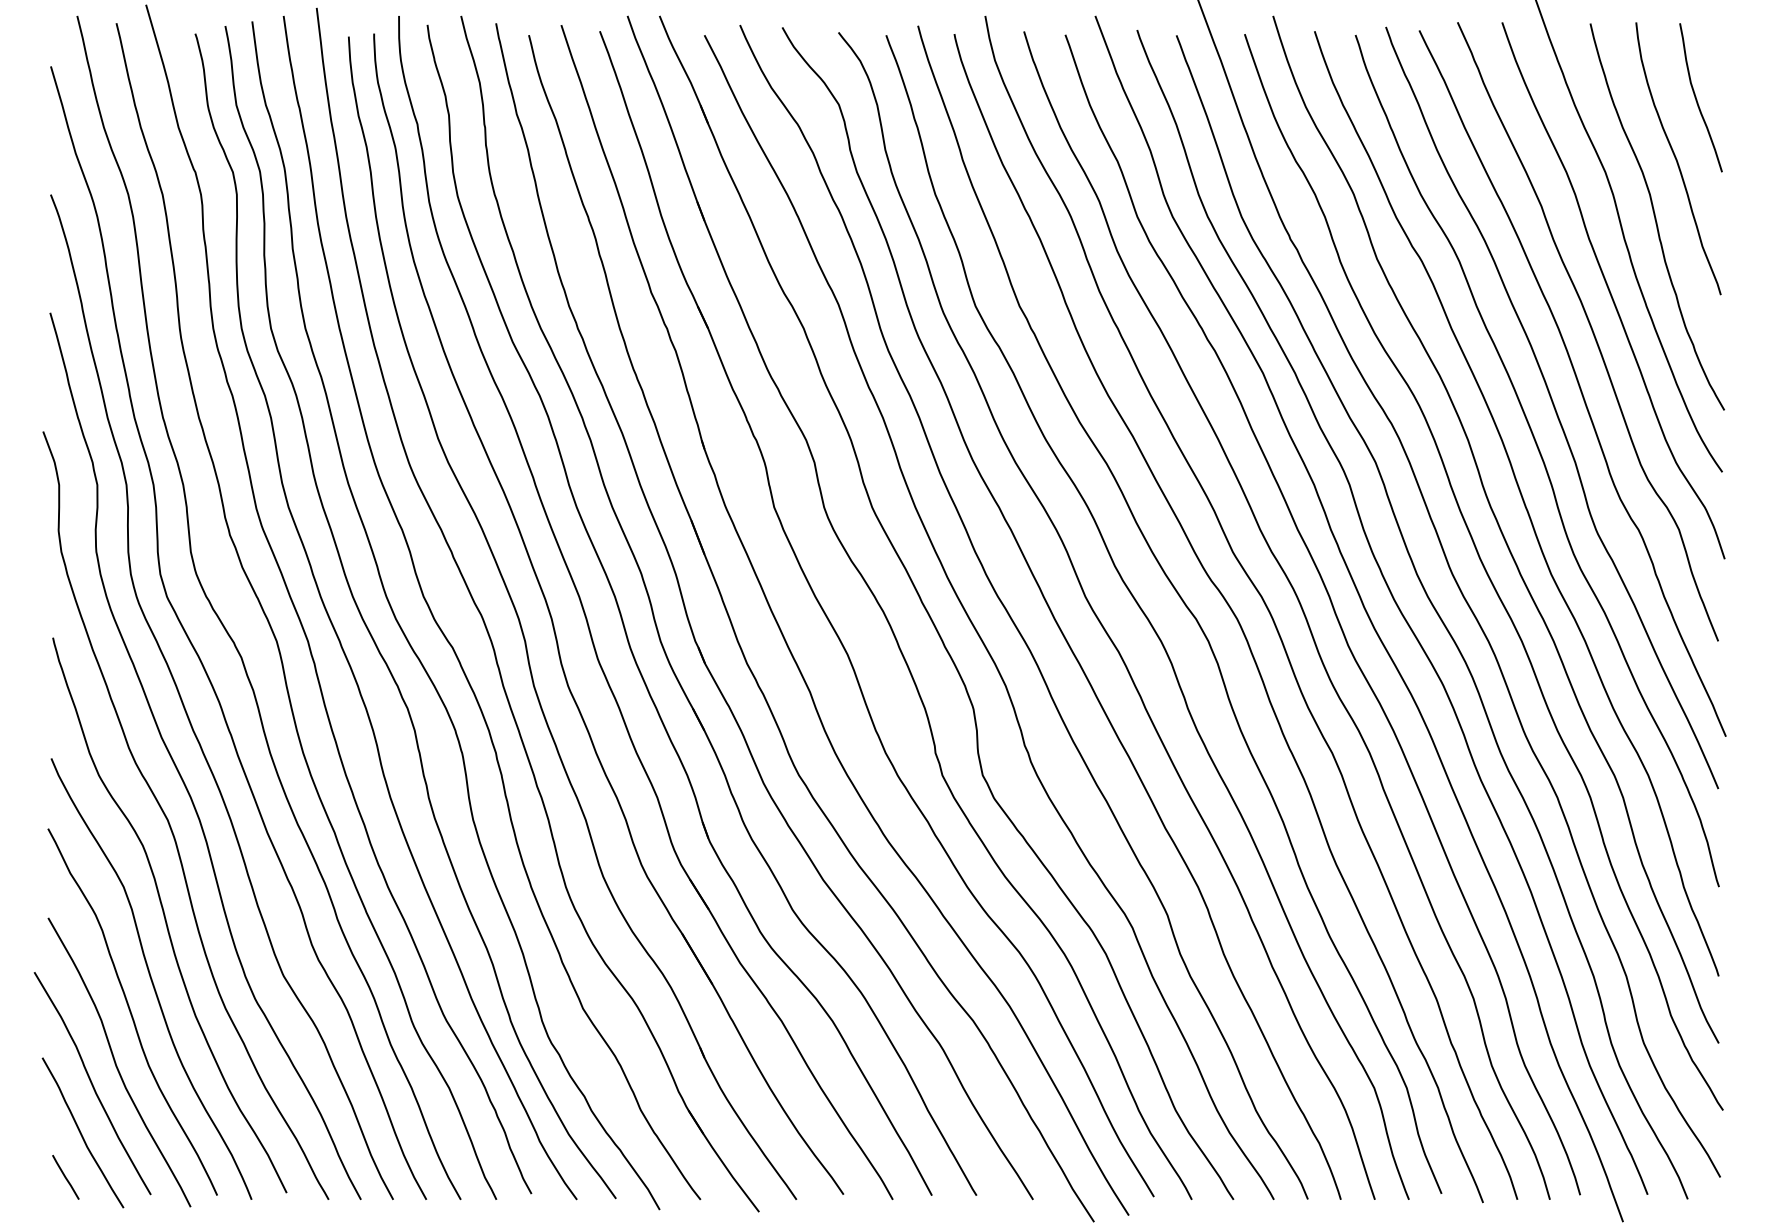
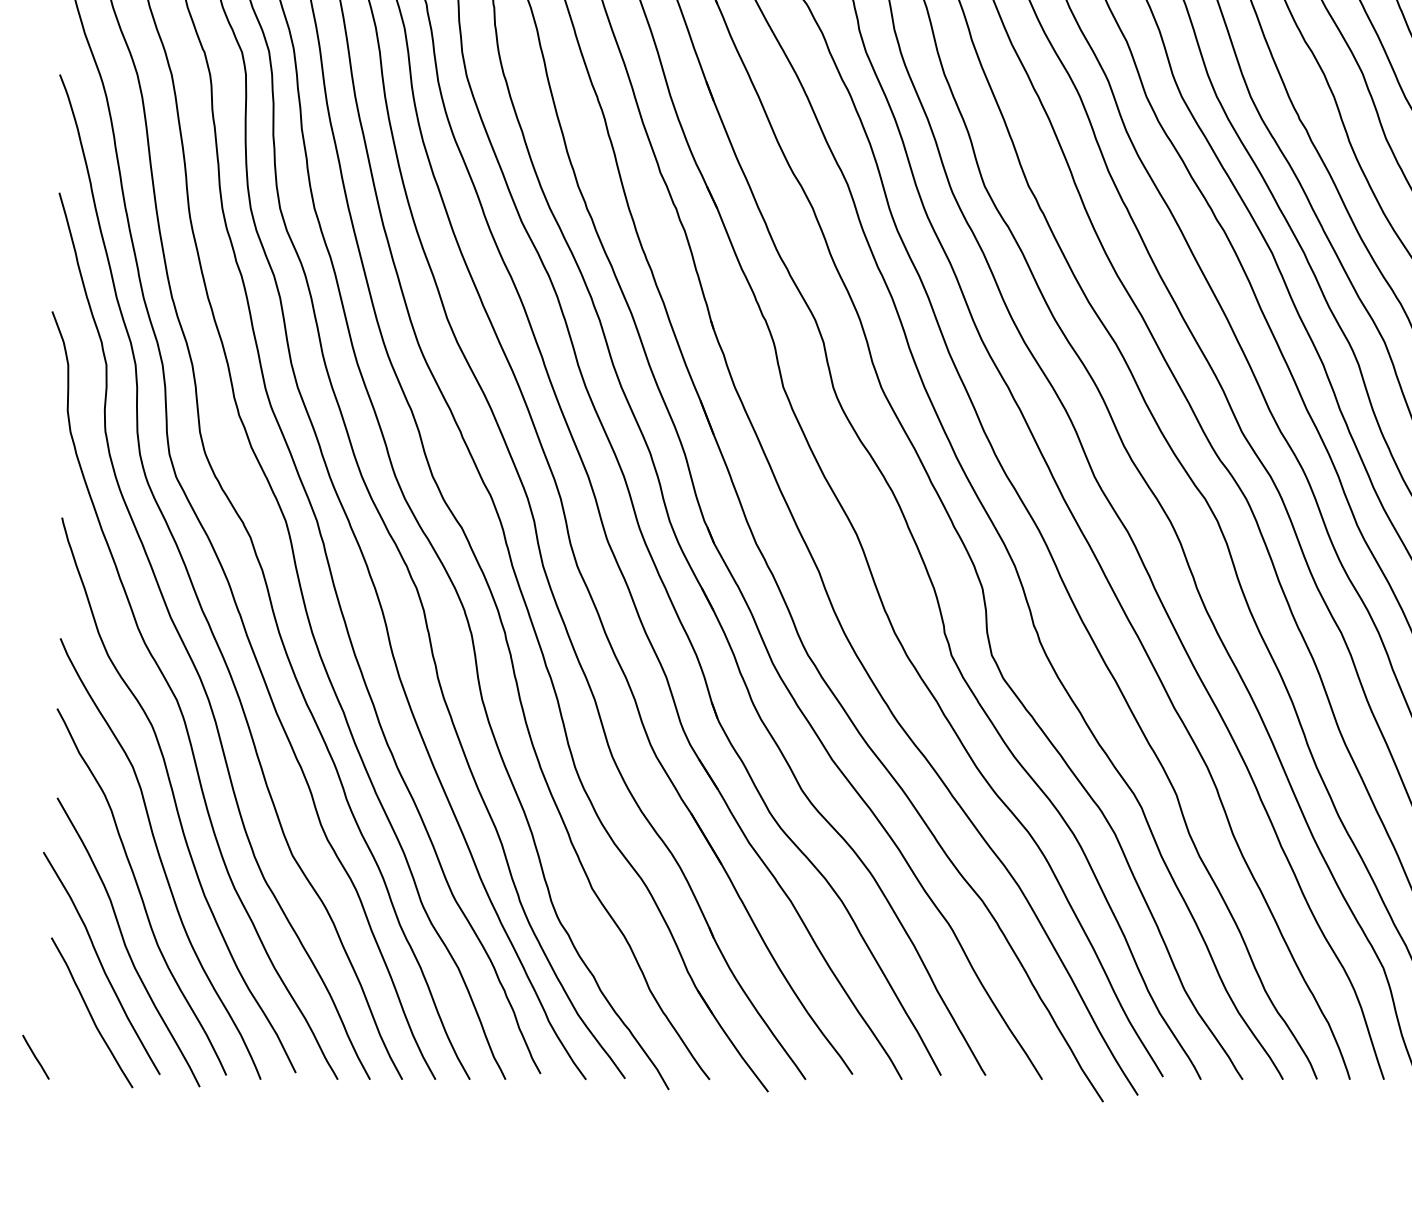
line: (65, 1177) -> (35, 1057), moved

